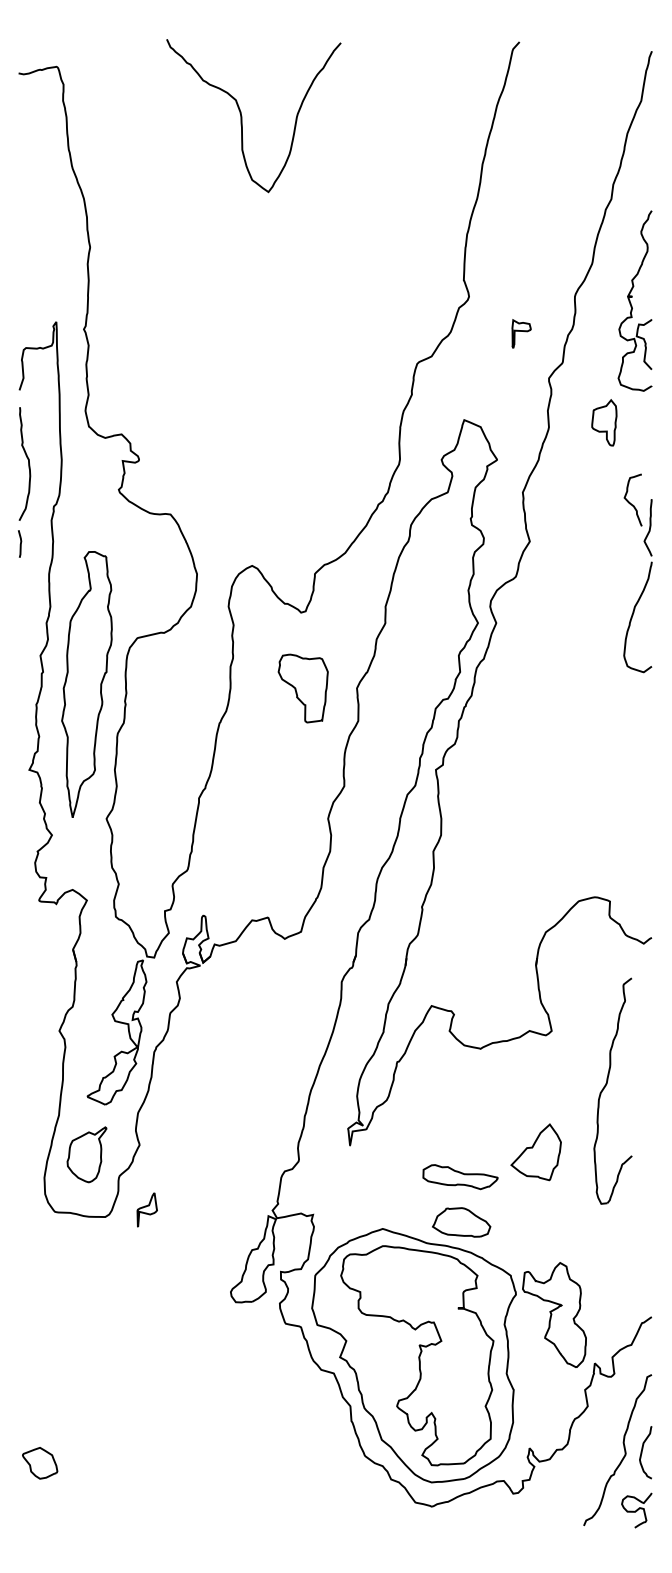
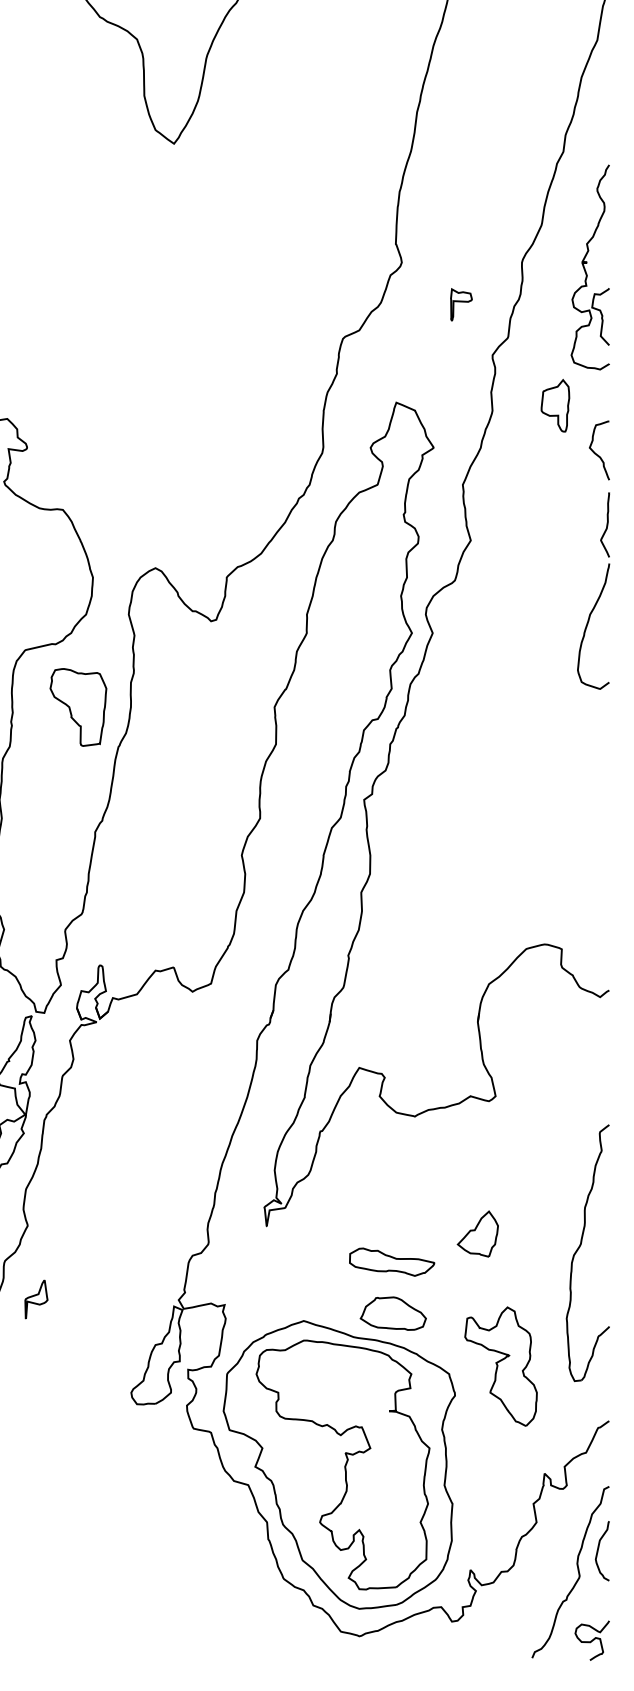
curve: (629, 501) -> (595, 451), moved
part: (302, 688) -> (77, 707), moved
part: (606, 1086) -> (580, 1247), moved
part: (535, 1152) -> (477, 1234), size x0.71
part: (554, 1314) -> (501, 1365), moved
curve: (642, 1452) -> (598, 1551), moved

